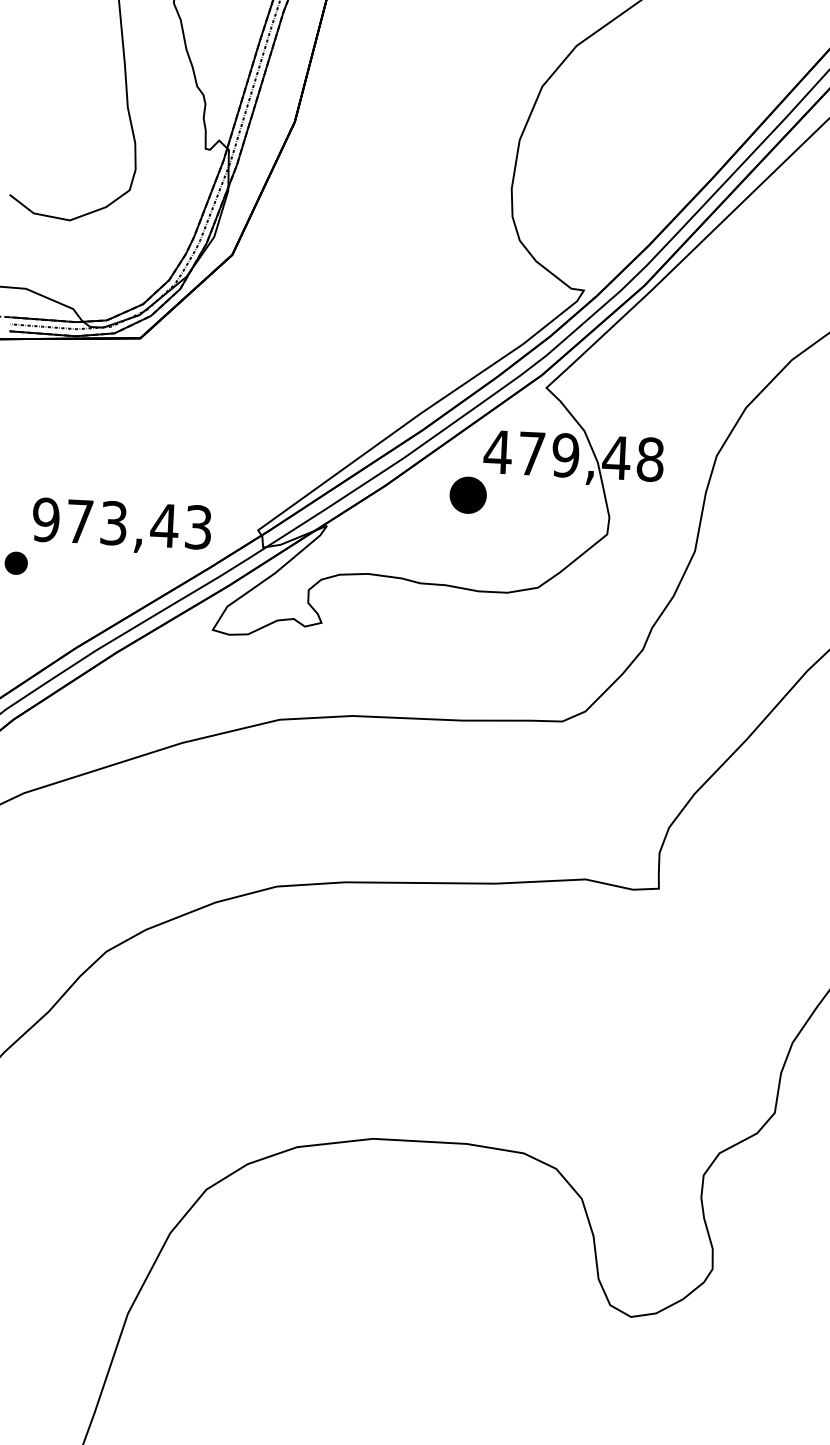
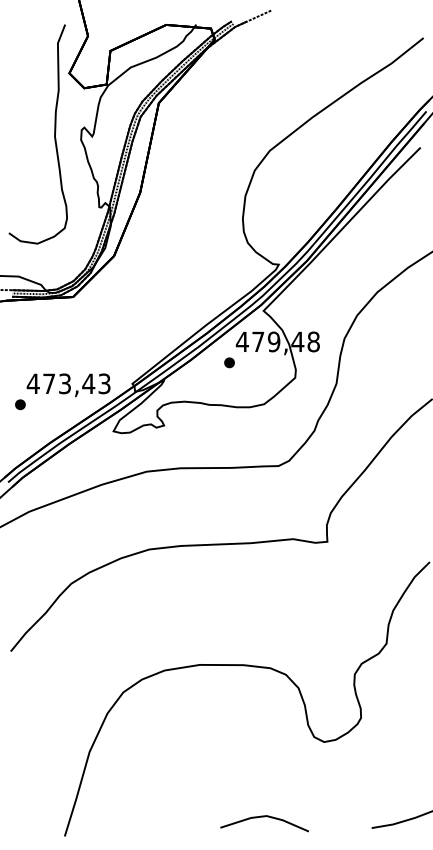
part: (468, 494) -> (229, 362), size x0.62
text: (44, 519) -> (32, 383), 973,43 -> 473,43

